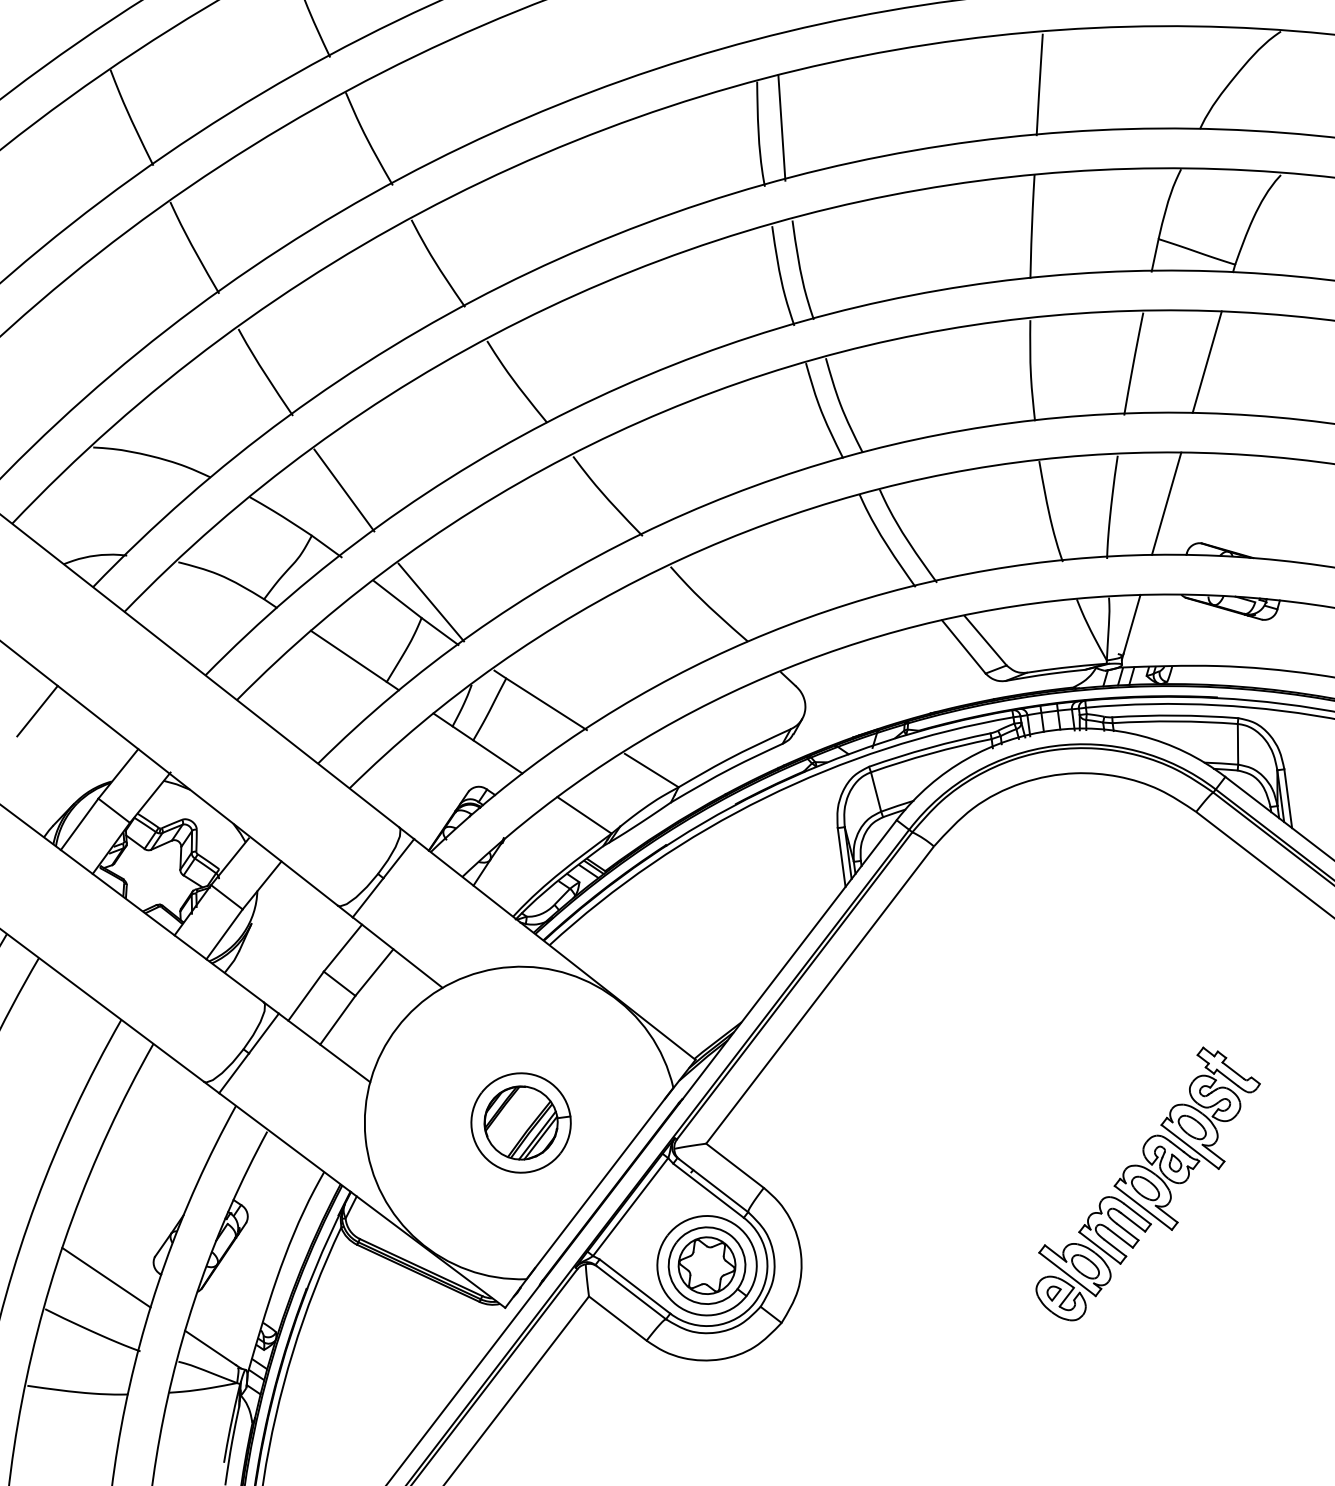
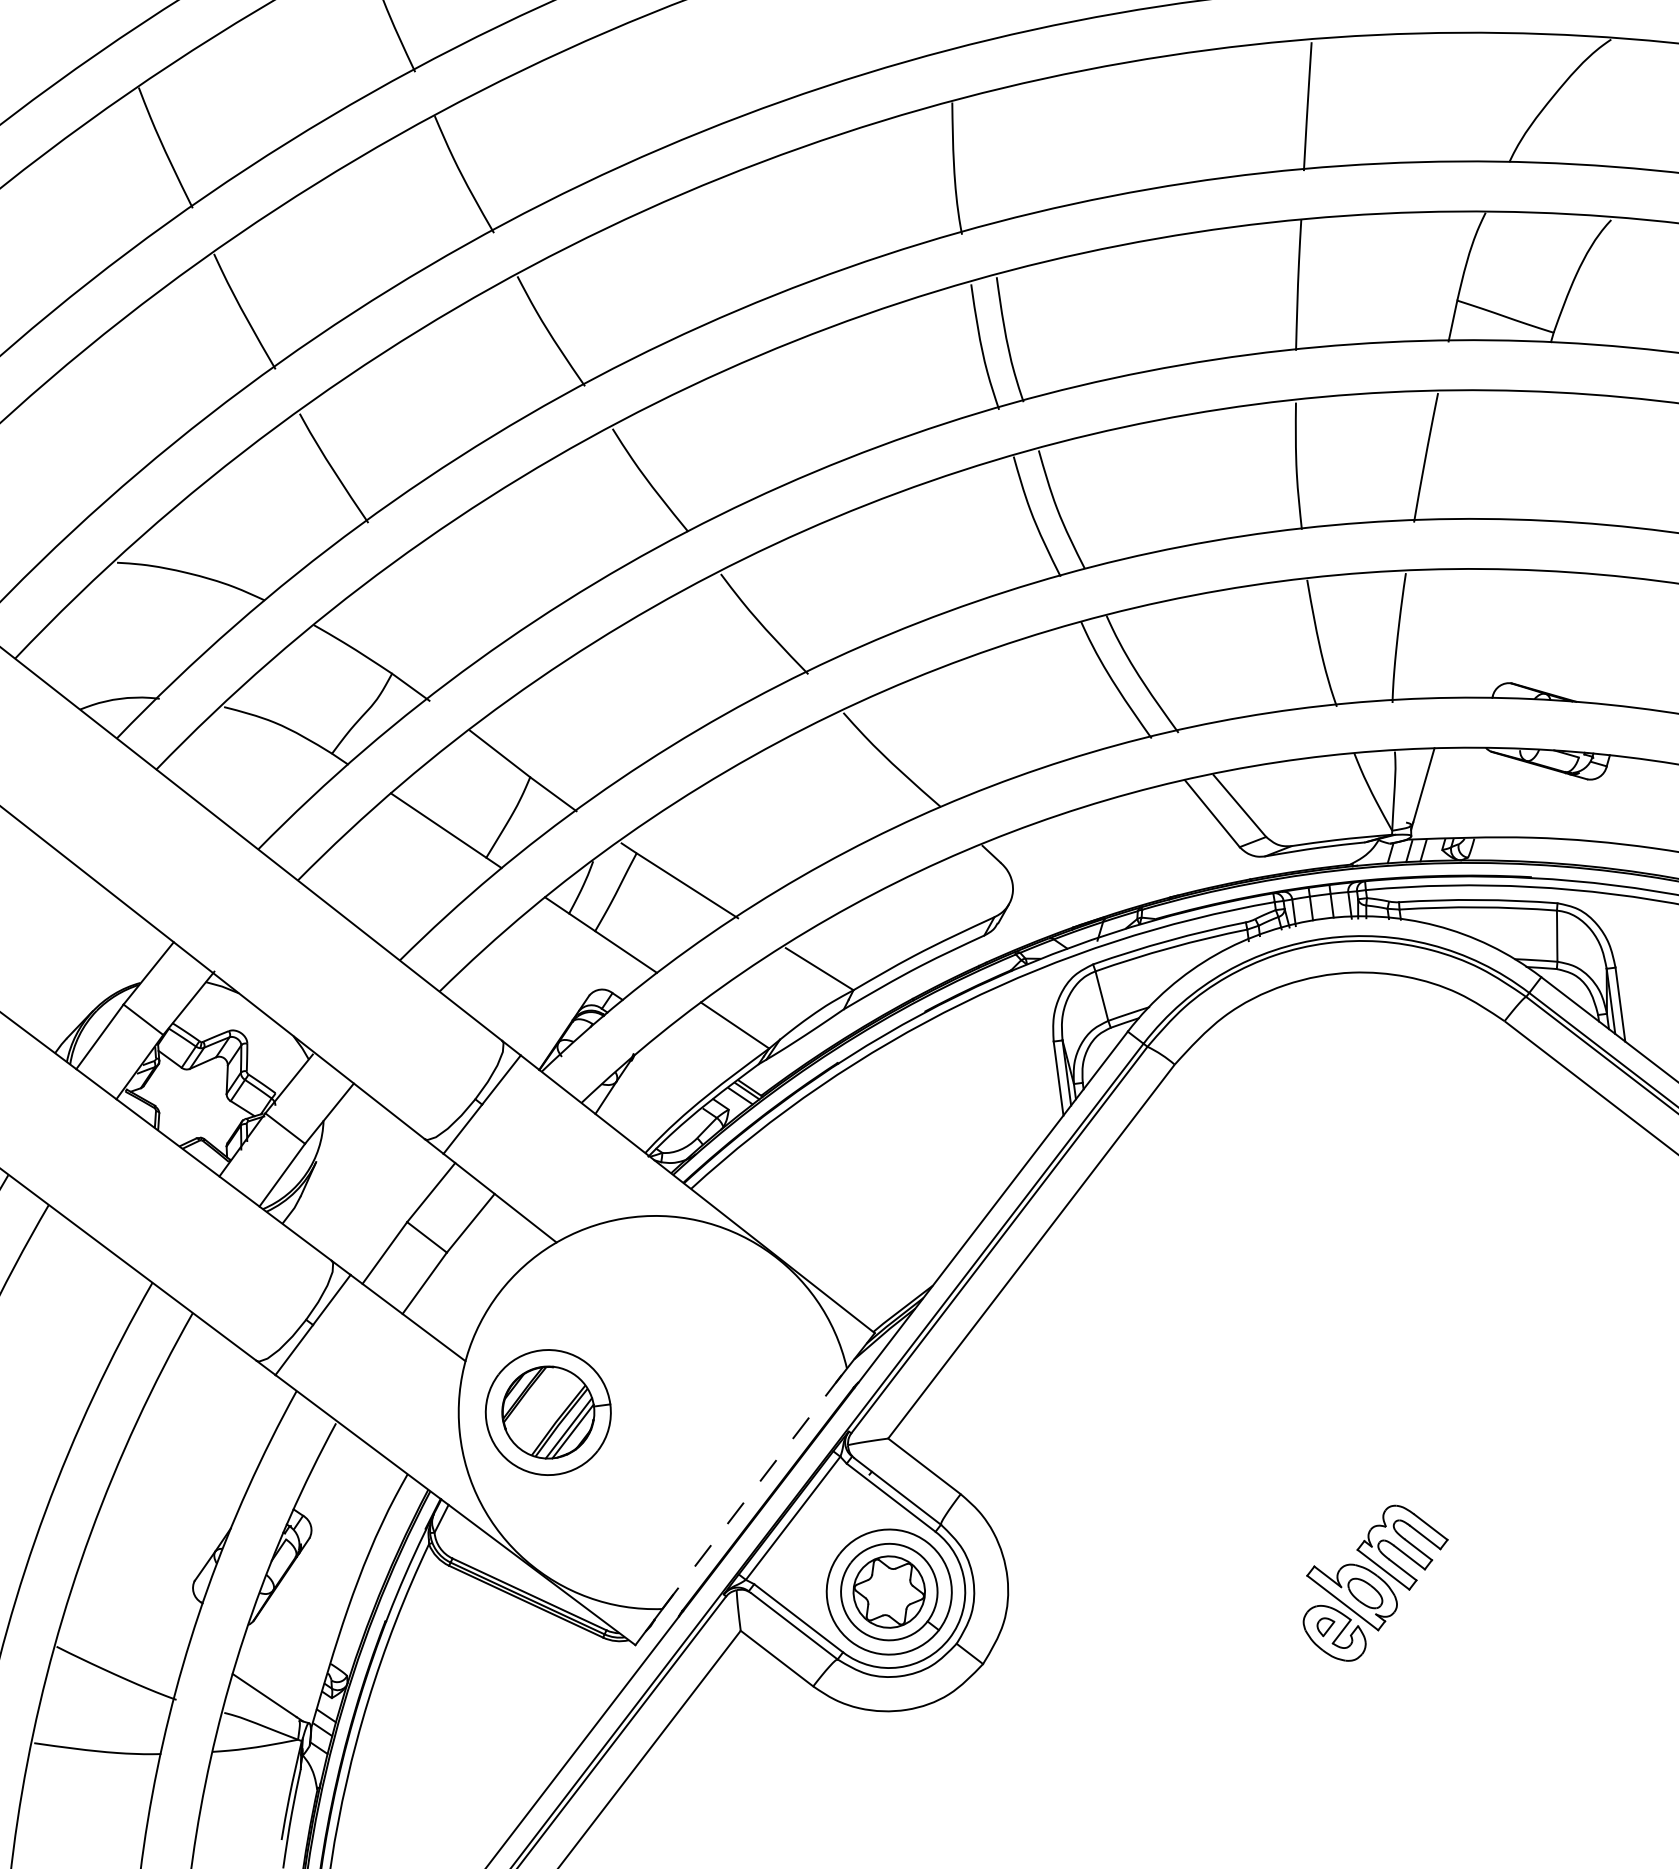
line: (781, 127) -> (982, 160), removed
line: (1207, 362) -> (1518, 455), removed
line: (343, 490) -> (432, 616), removed
line: (1166, 503) -> (1467, 633), removed
line: (431, 602) -> (542, 757), removed
line: (37, 711) -> (46, 894), removed
part: (520, 1122) -> (547, 1412), moved
part: (1187, 1138) -> (1493, 1432), removed
line: (599, 1183) -> (754, 1488), solid -> dashed
line: (106, 1277) -> (133, 1606), removed

